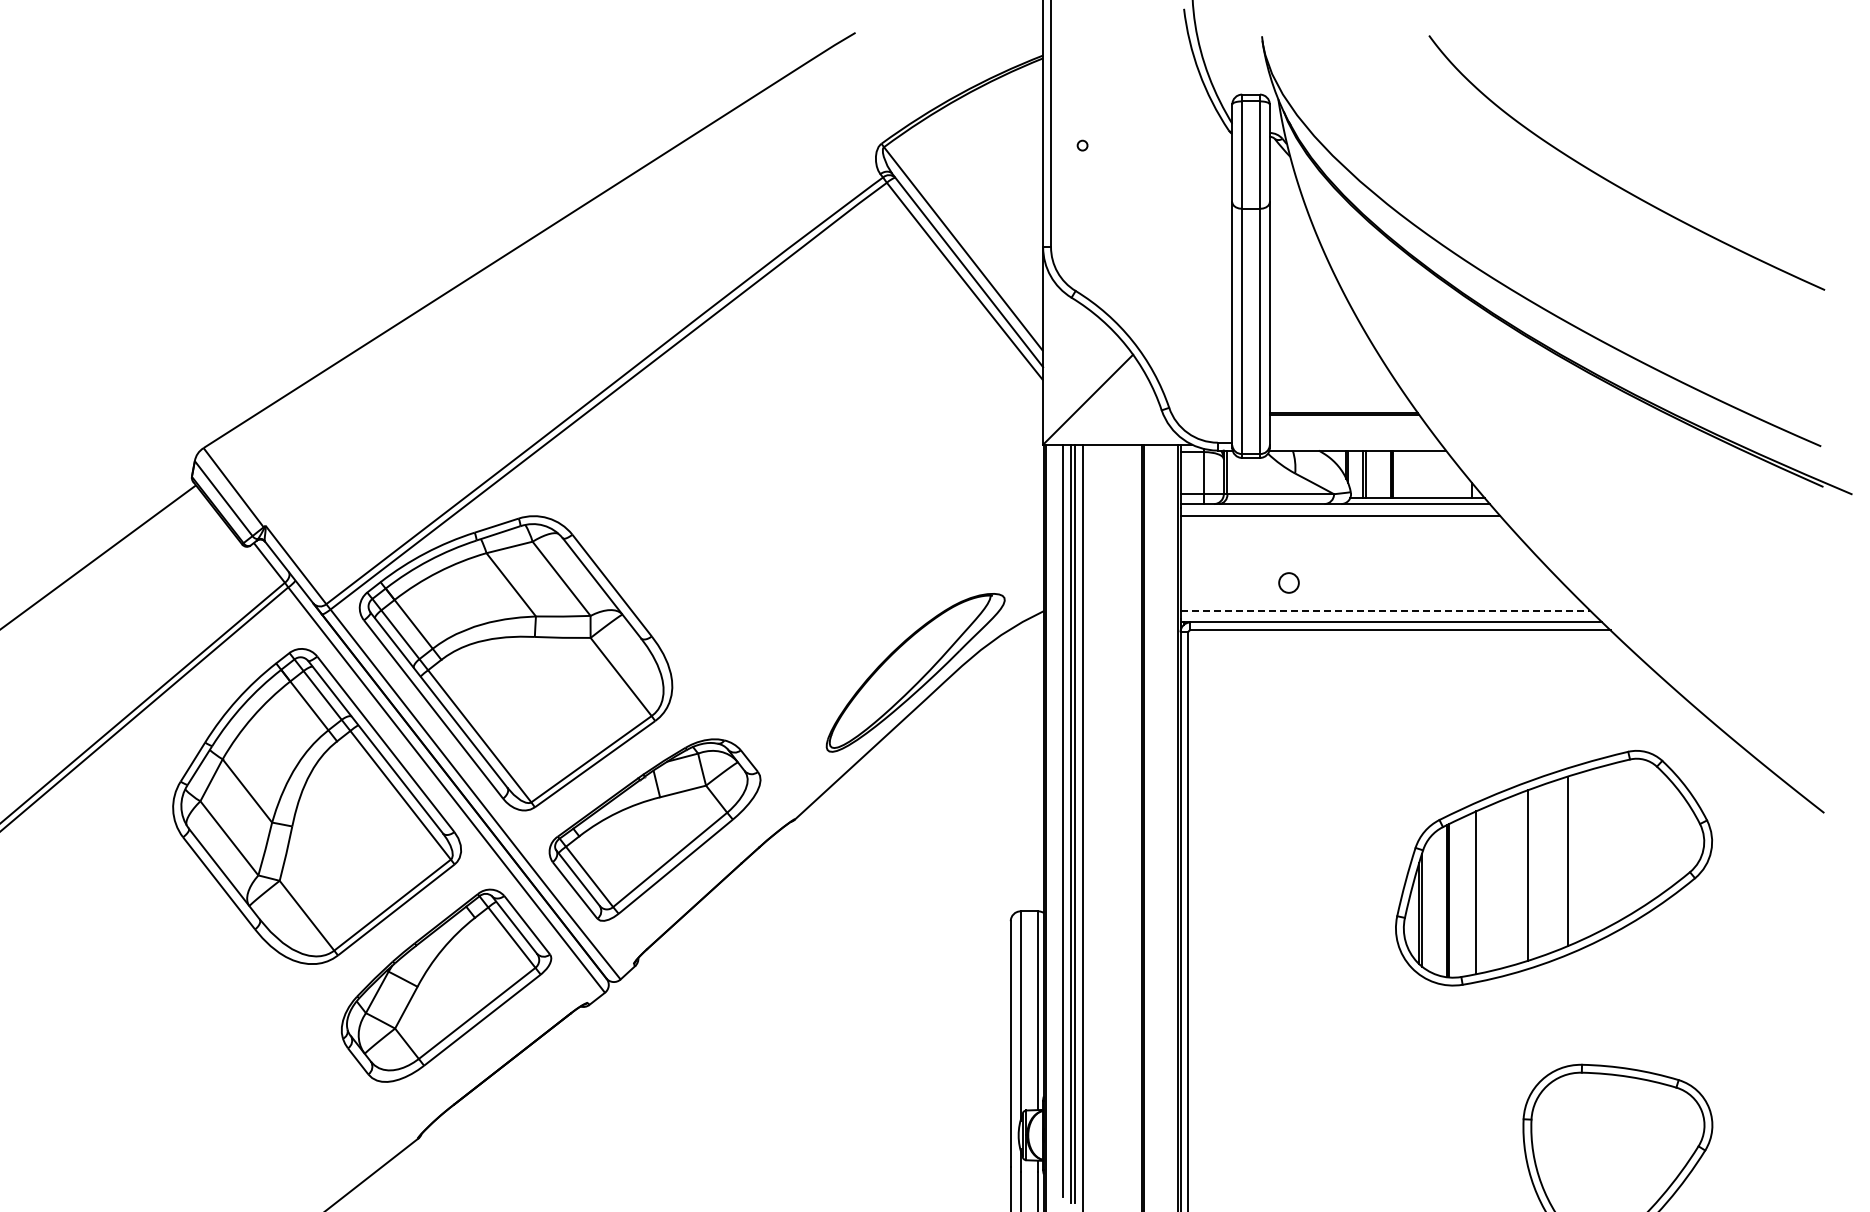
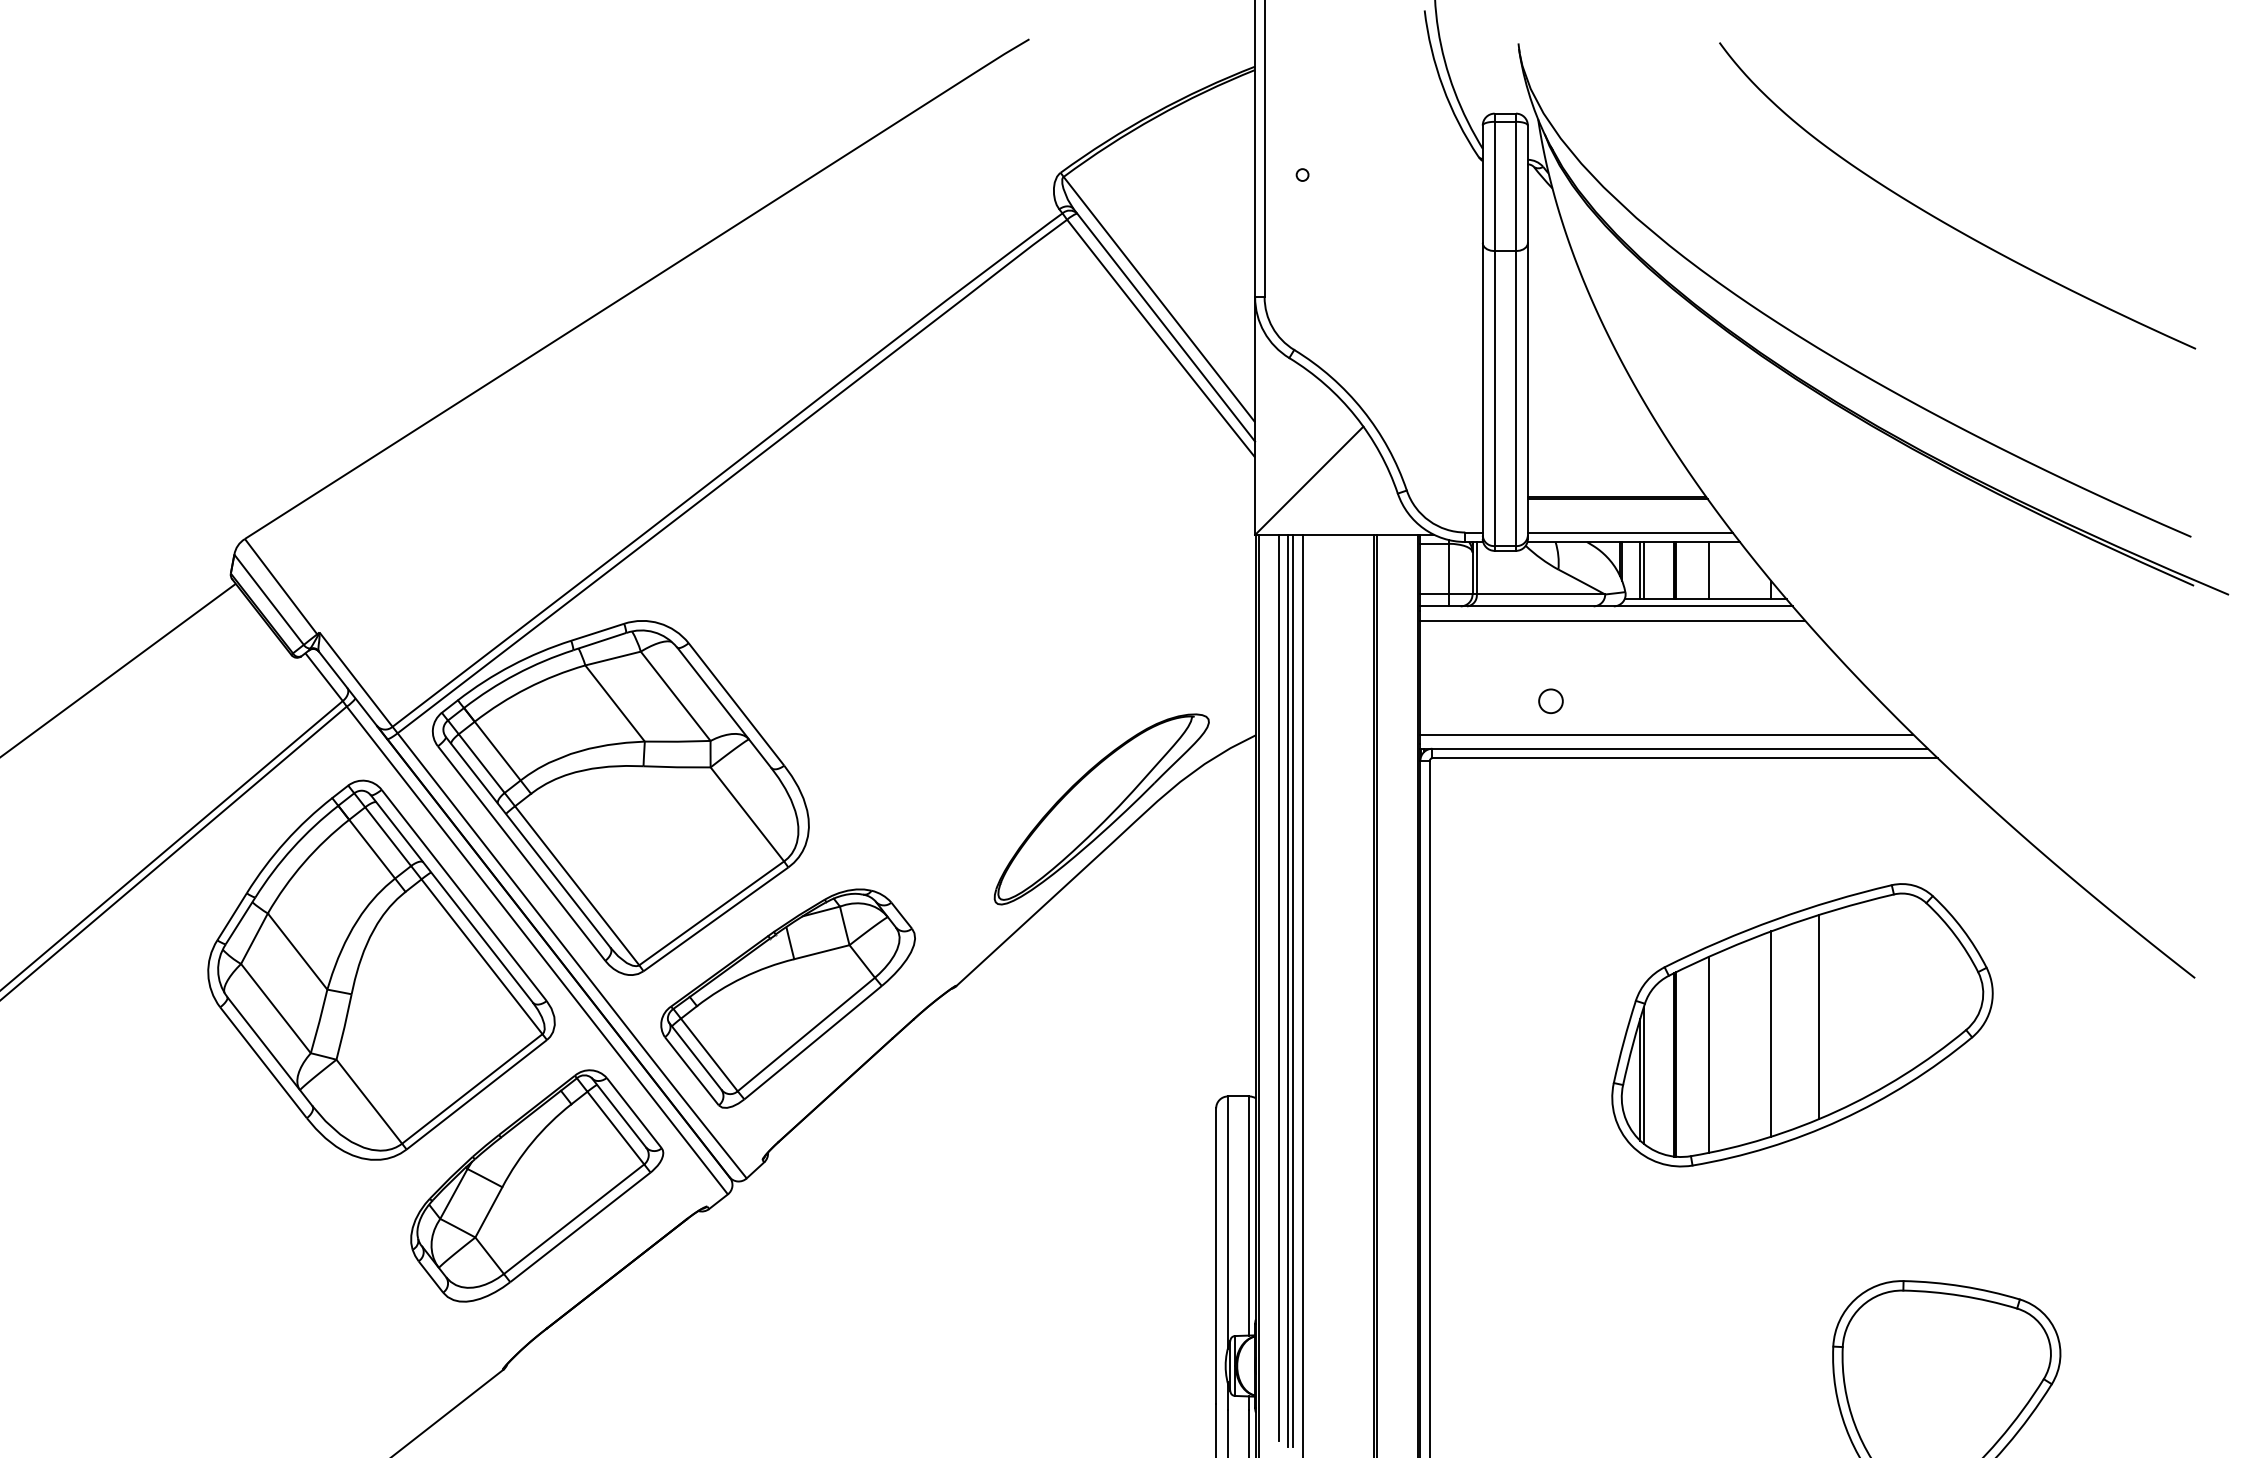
line: (1354, 442) -> (1629, 532), added
line: (1420, 474) -> (1709, 570), added
line: (1385, 610) -> (1667, 734), dashed -> solid
part: (1553, 868) -> (1801, 1025), moved

